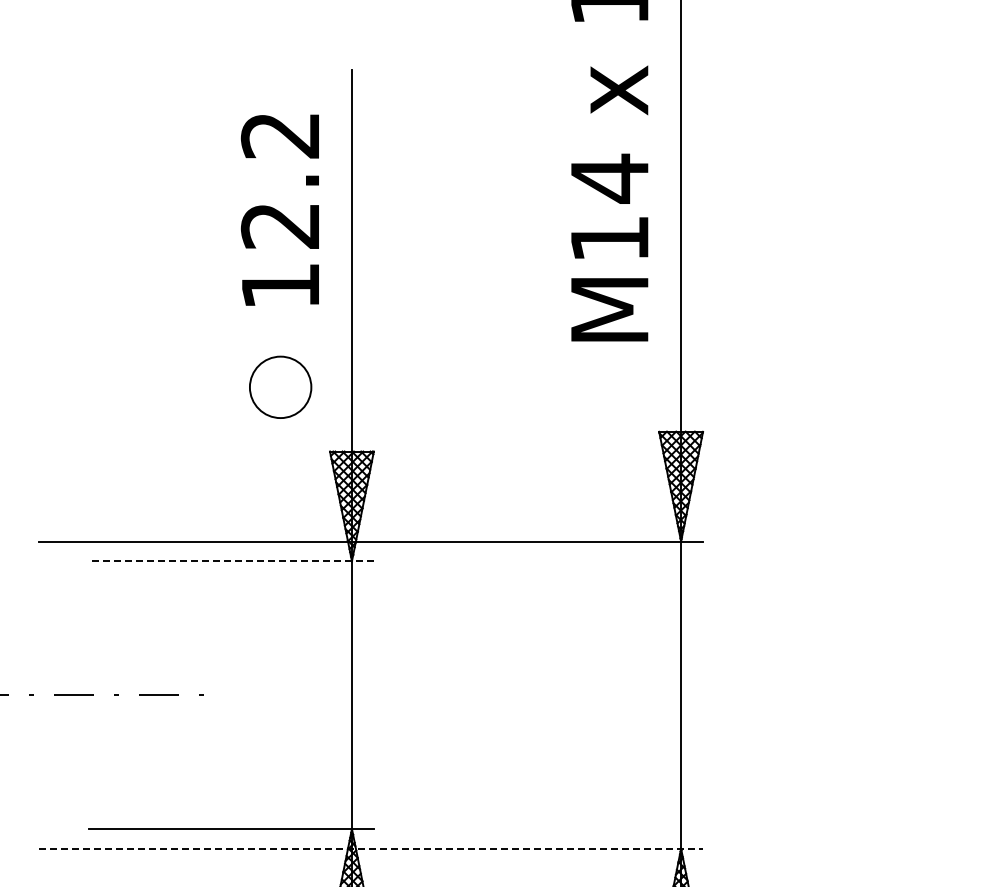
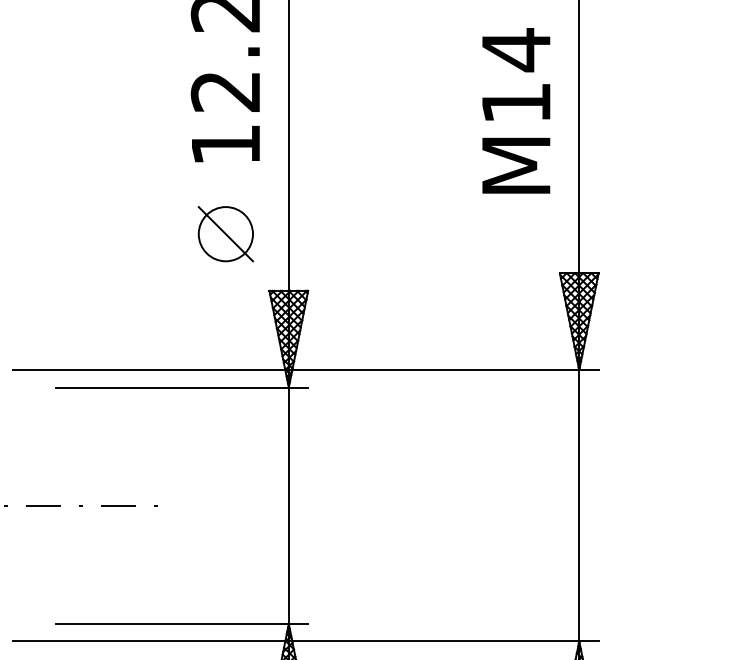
line: (280, 387) -> (225, 234), added
line: (231, 561) -> (182, 387), dashed -> solid
line: (371, 848) -> (306, 641), dashed -> solid

